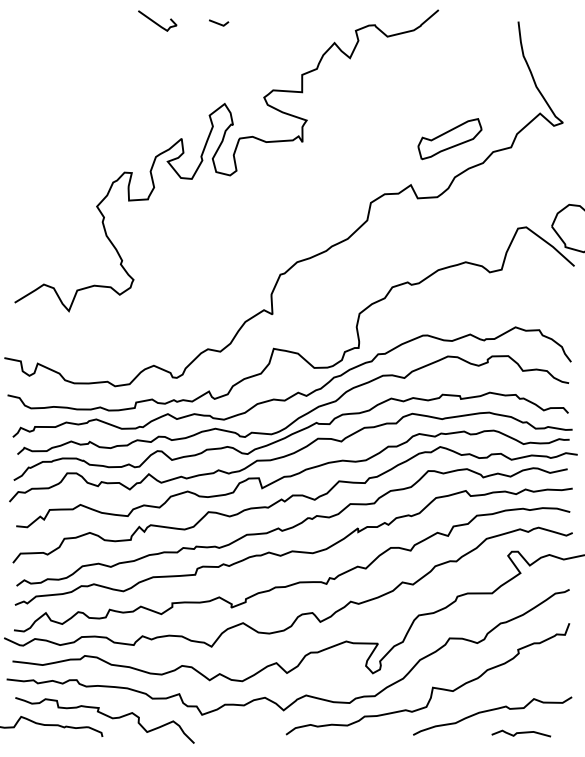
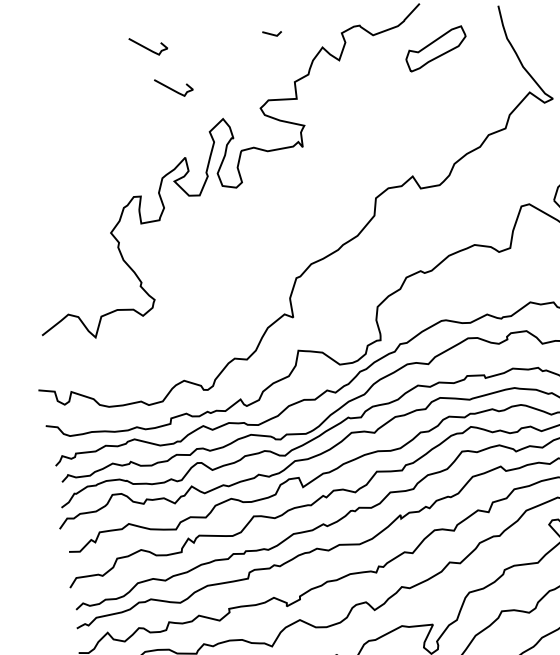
line: (218, 22) -> (271, 33), moved
curve: (176, 66) -> (172, 88), added
part: (449, 139) -> (435, 49), moved

